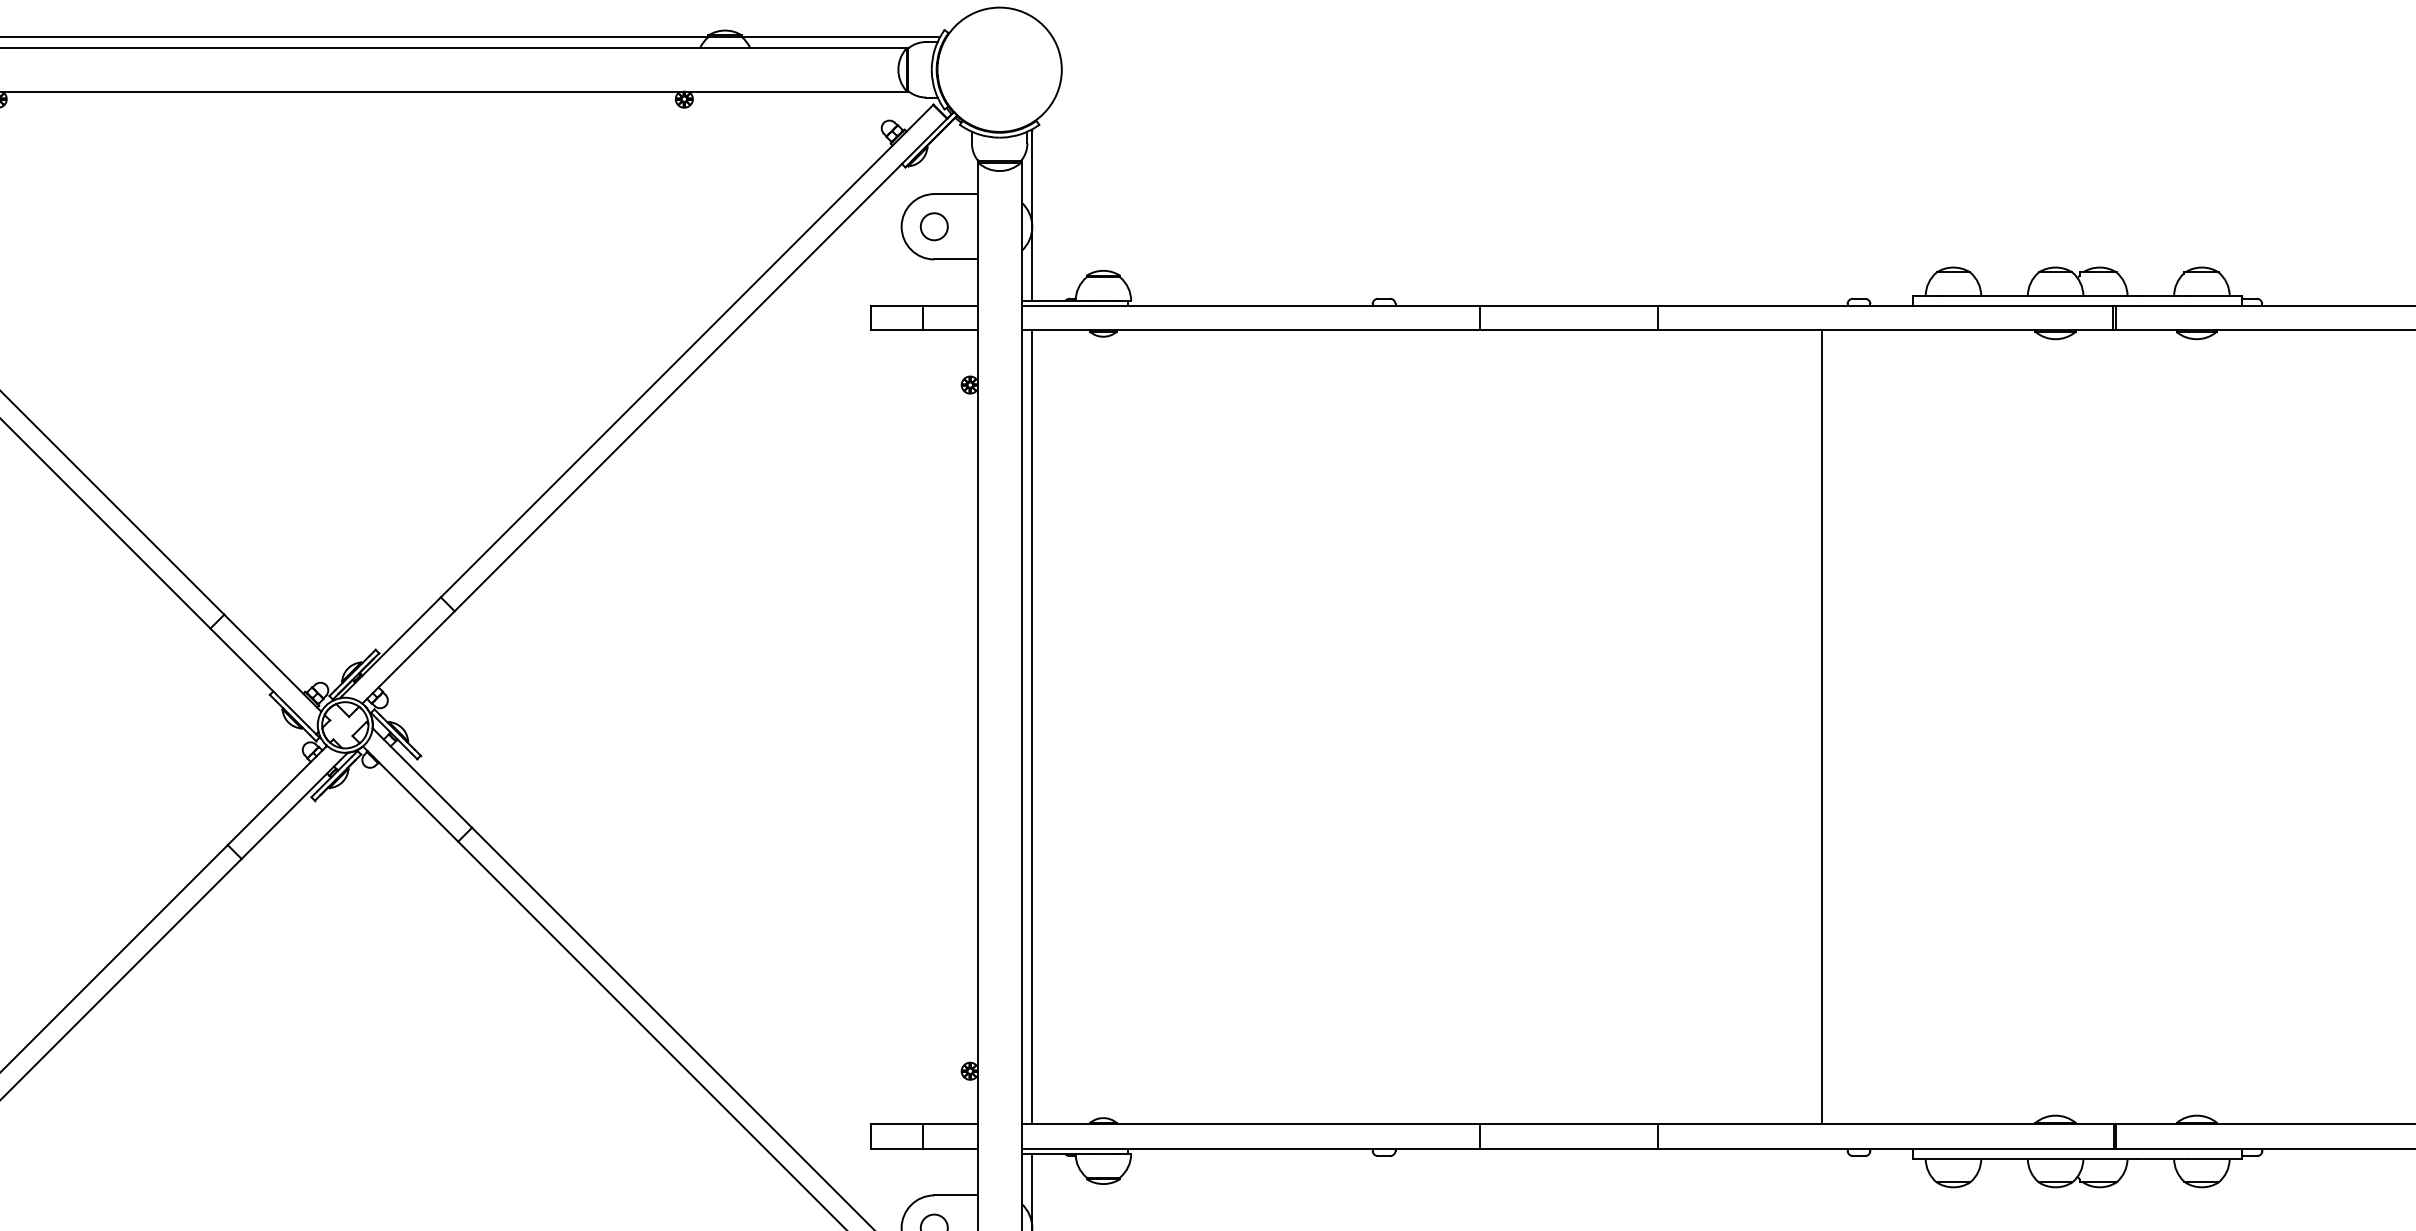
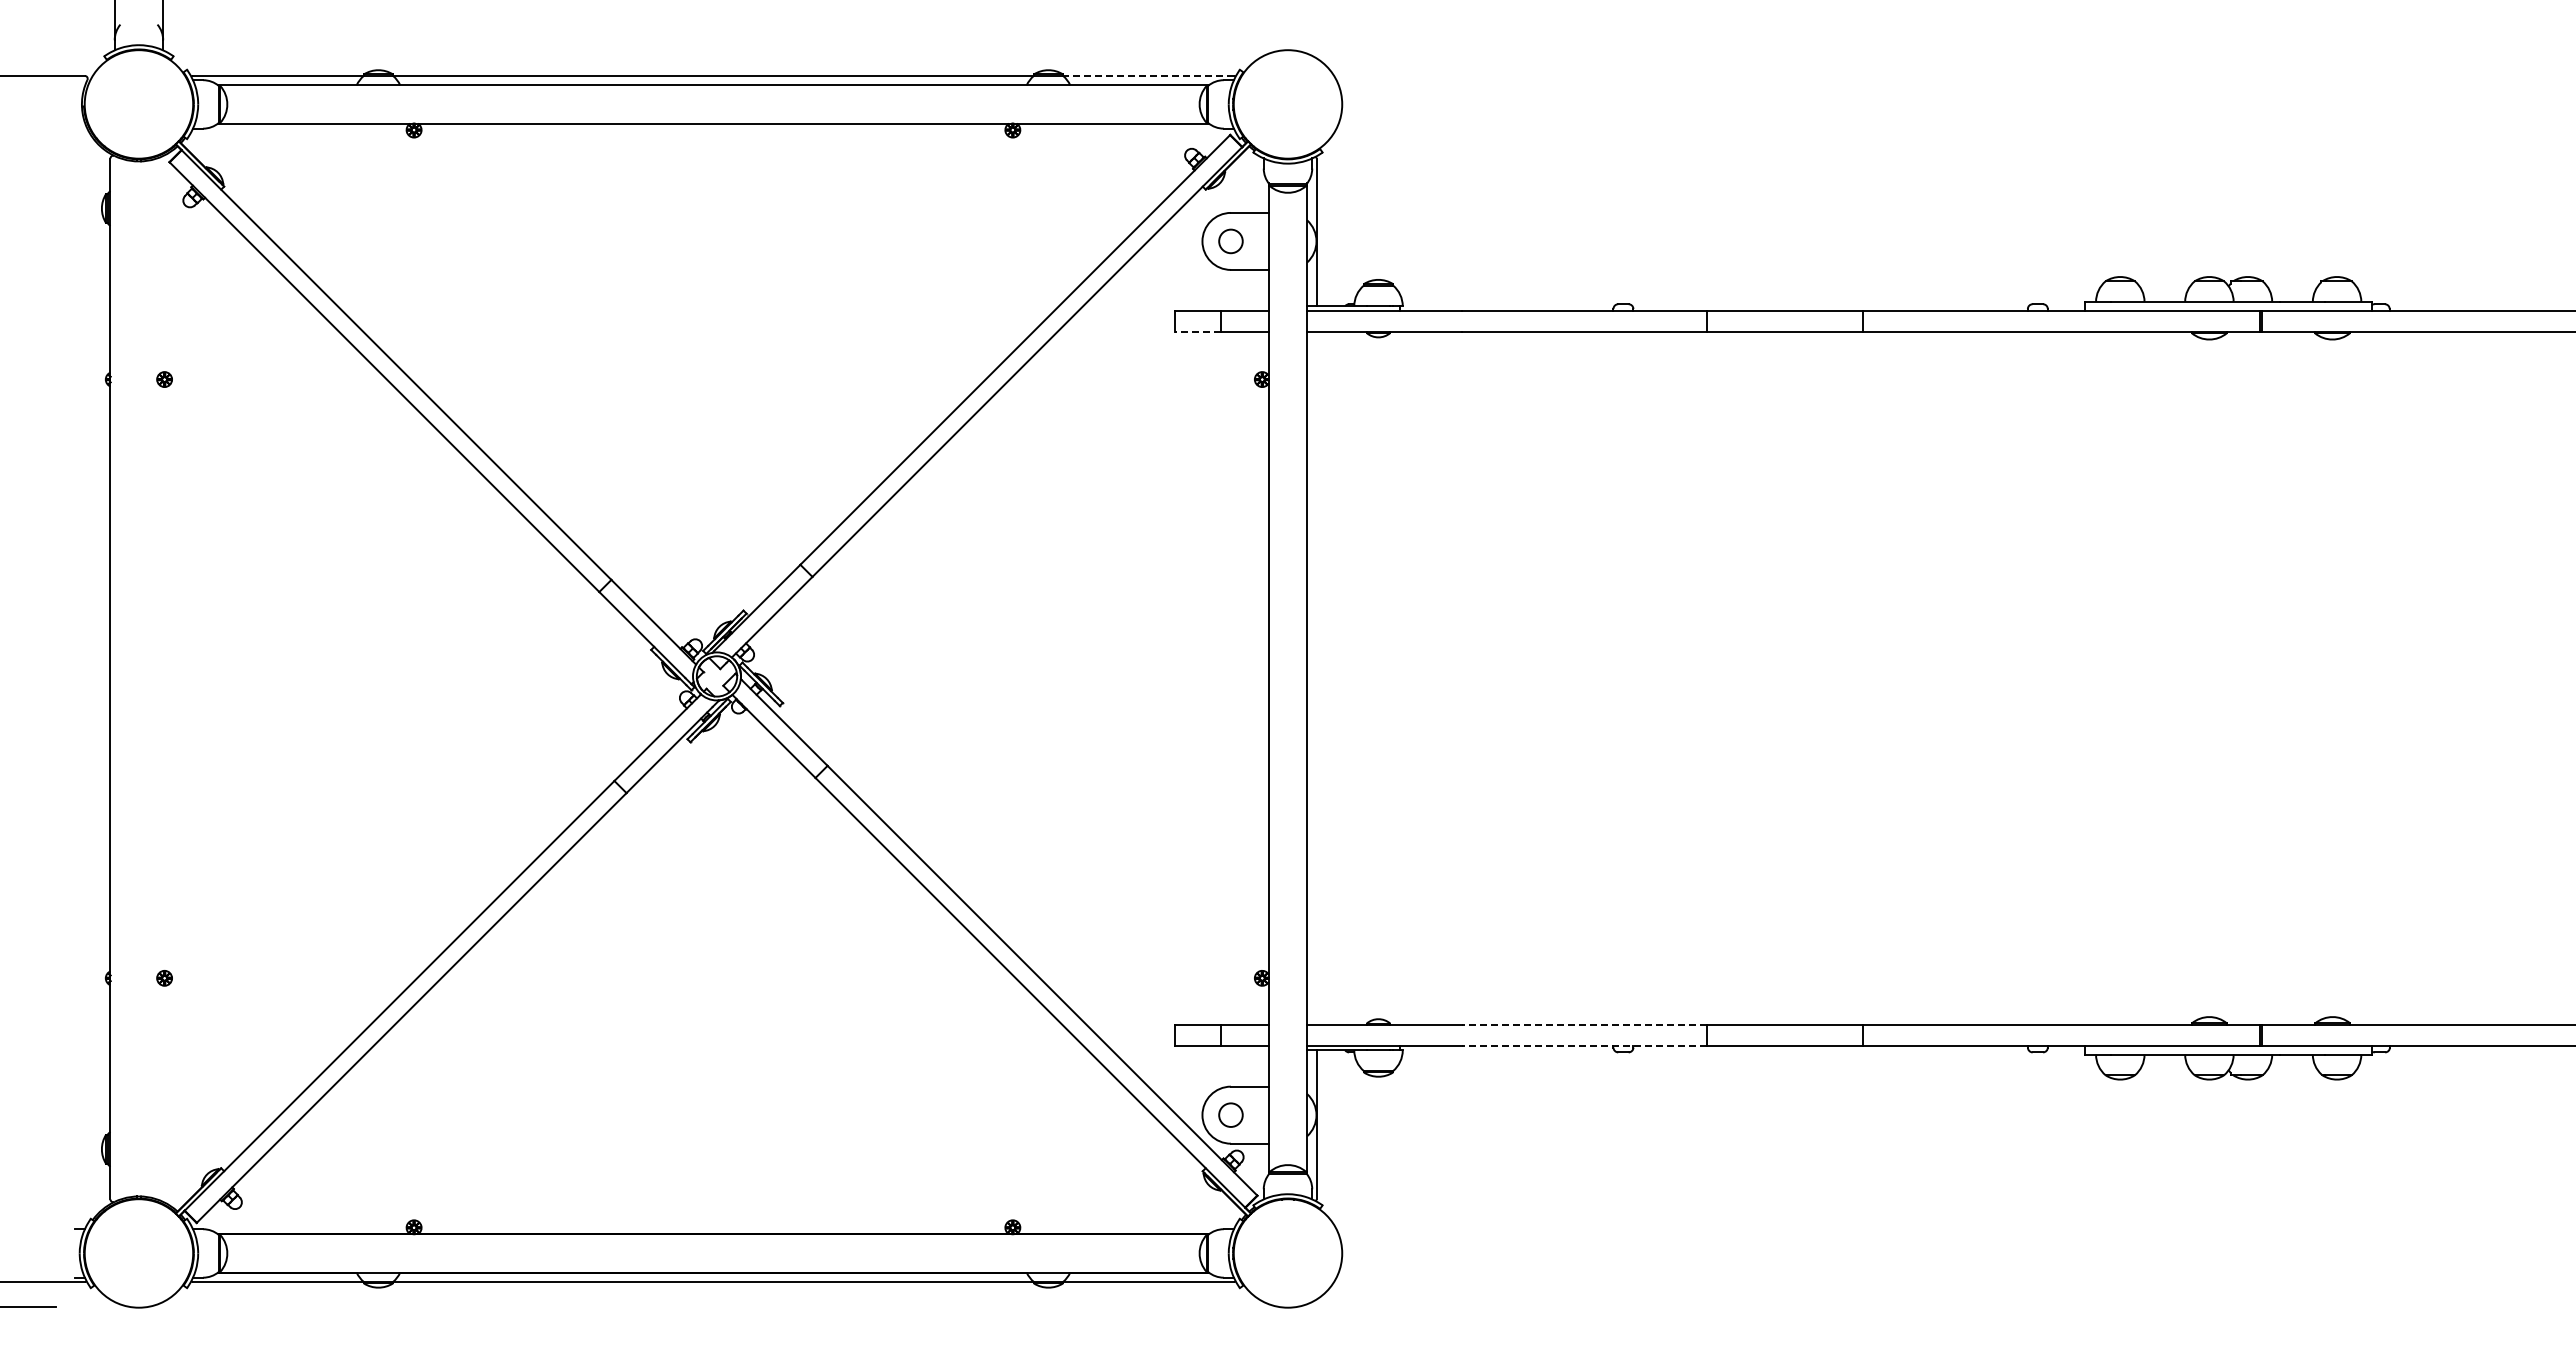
line: (839, 36) -> (1148, 75), solid -> dashed
line: (897, 329) -> (1198, 331), solid -> dashed
line: (1032, 726) -> (1316, 677), removed
line: (1821, 726) -> (2005, 677), removed
line: (1339, 1124) -> (1584, 1024), solid -> dashed
line: (1339, 1149) -> (1584, 1046), solid -> dashed

